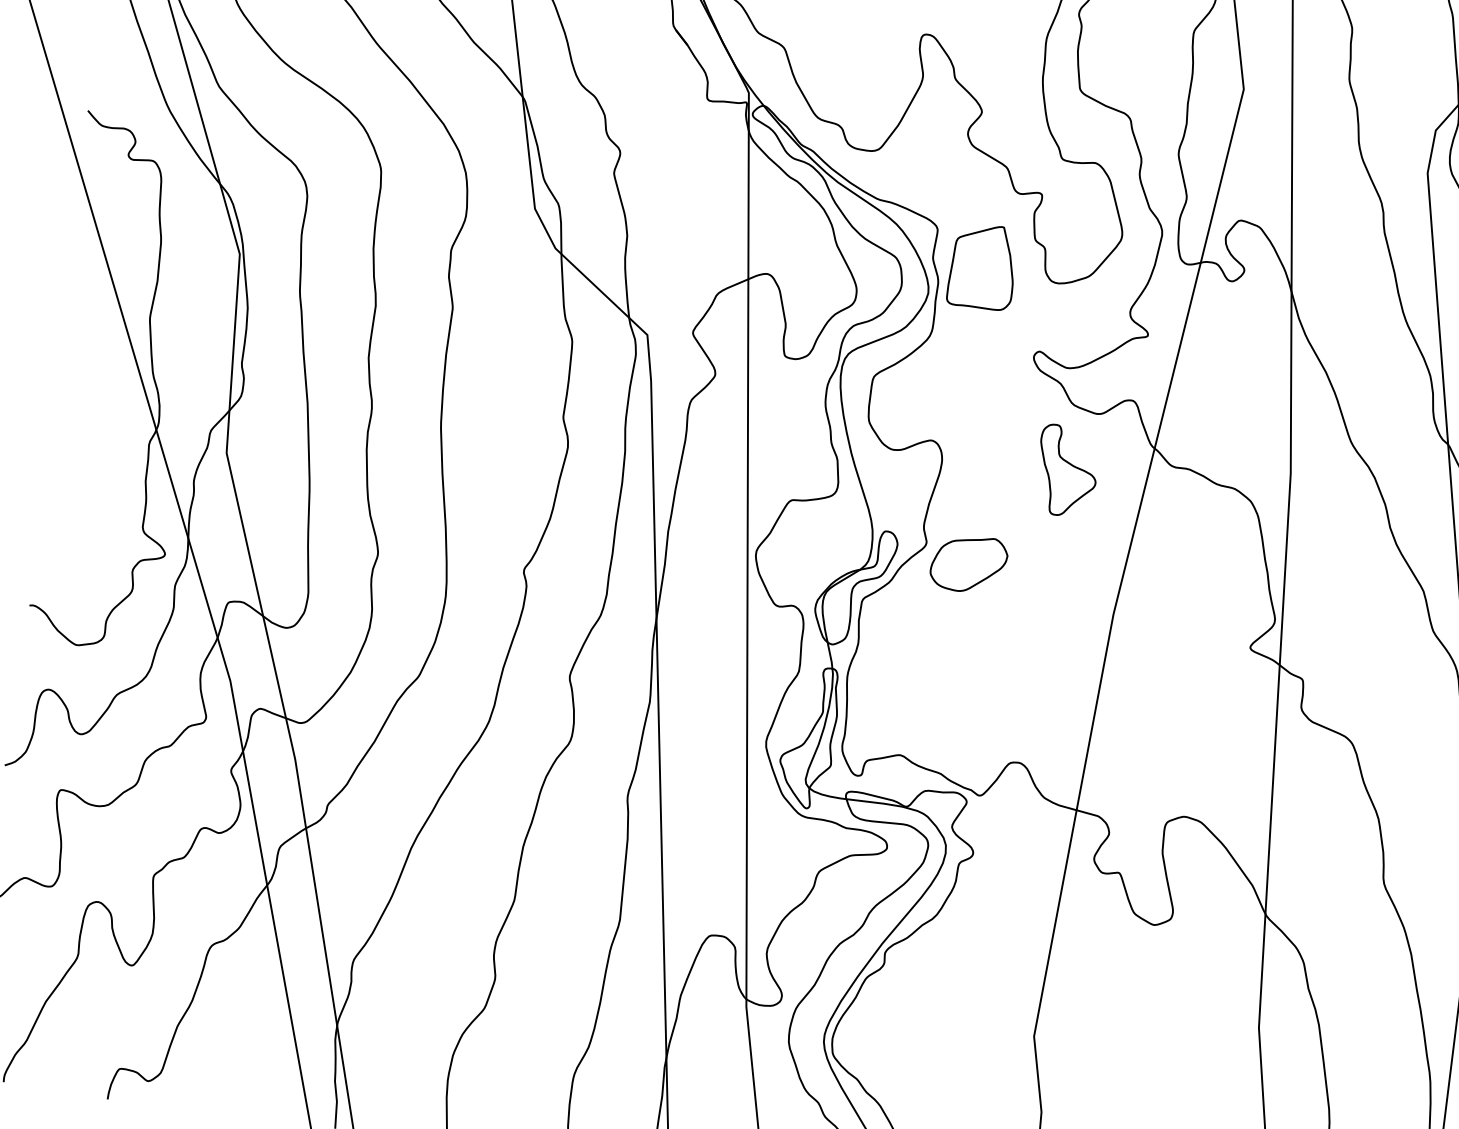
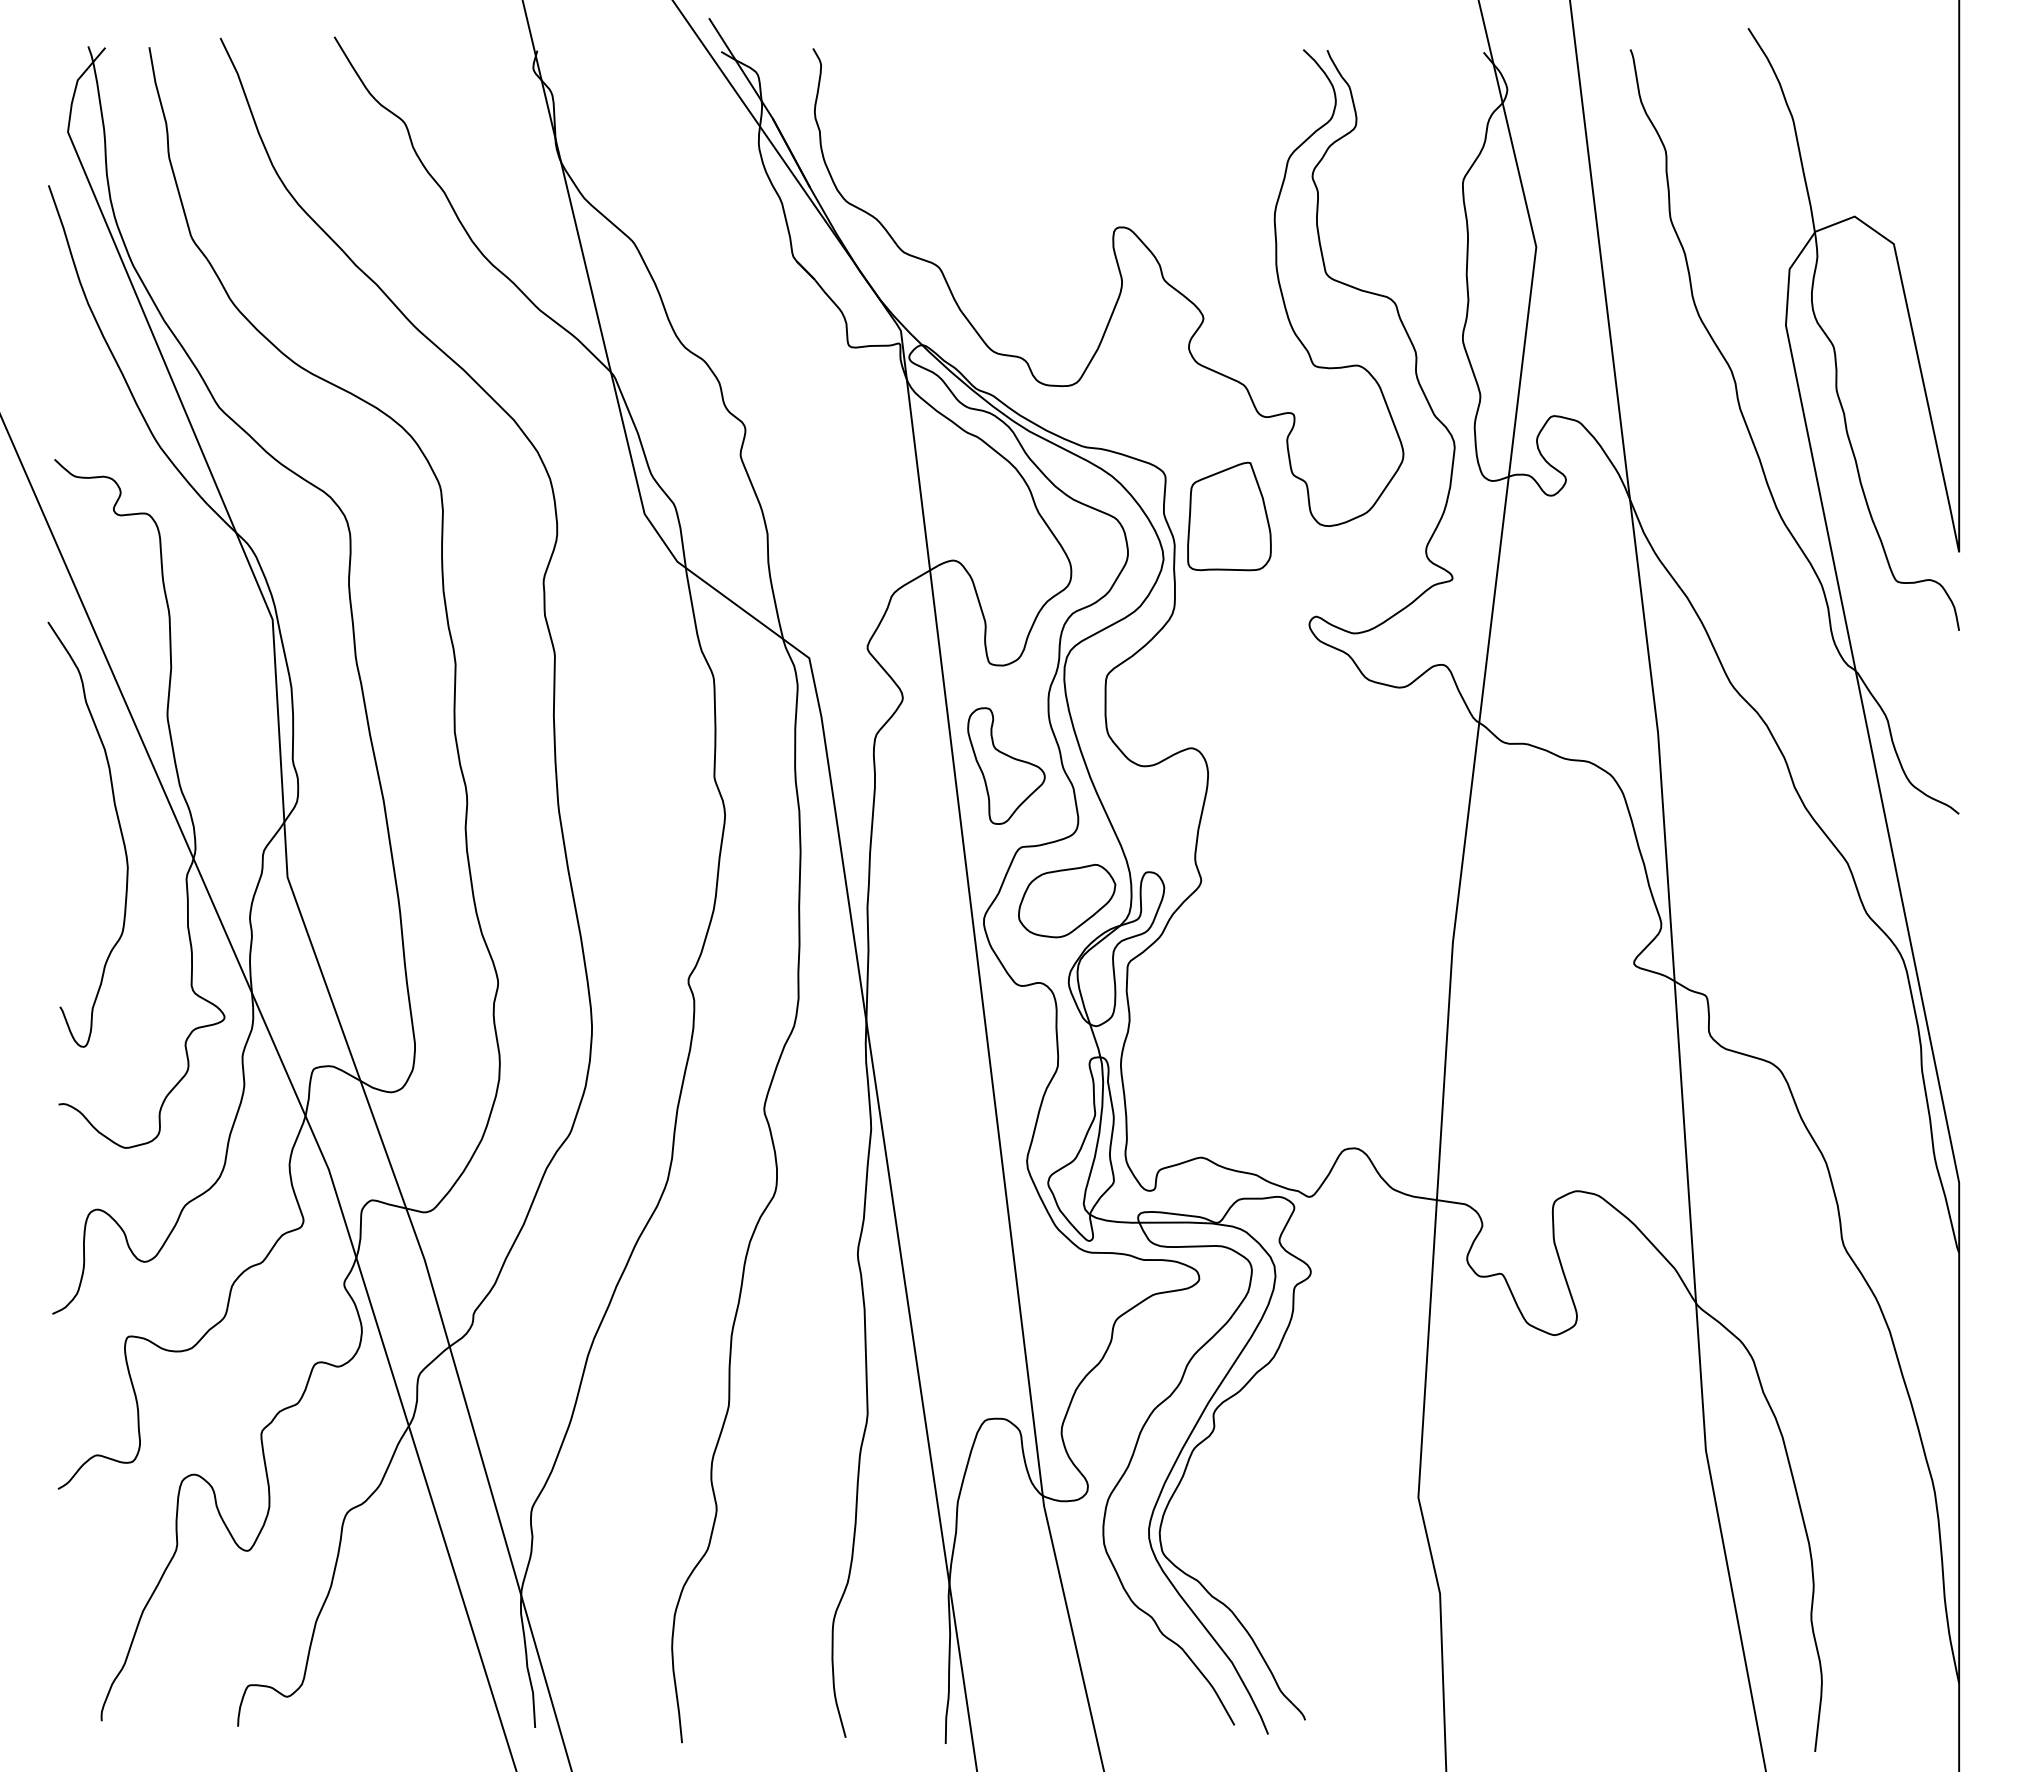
curve: (102, 400) -> (119, 829), added
part: (1067, 470) -> (1006, 765), moved
part: (969, 564) -> (1067, 901), moved

